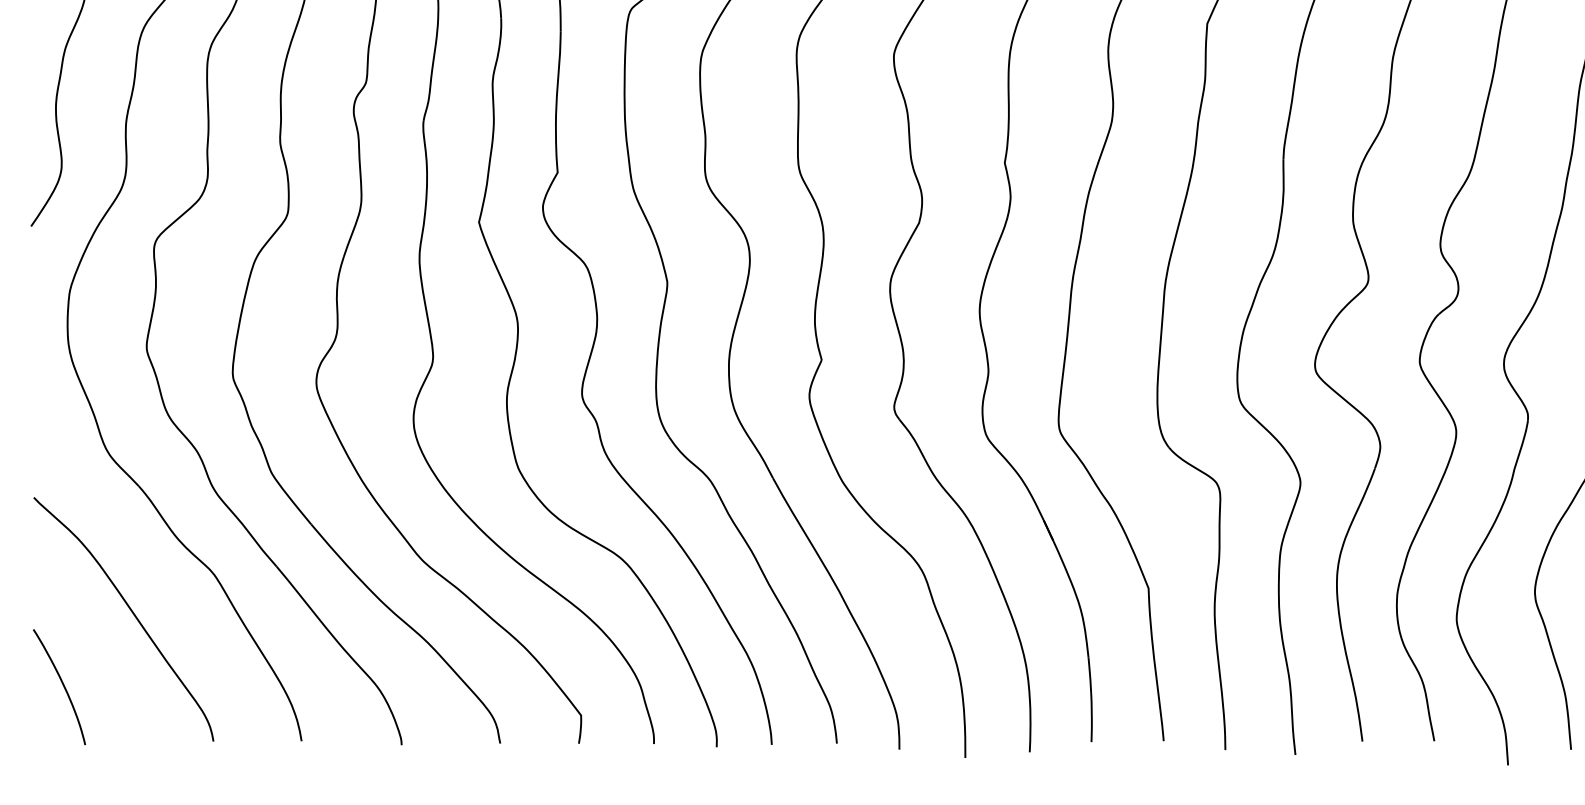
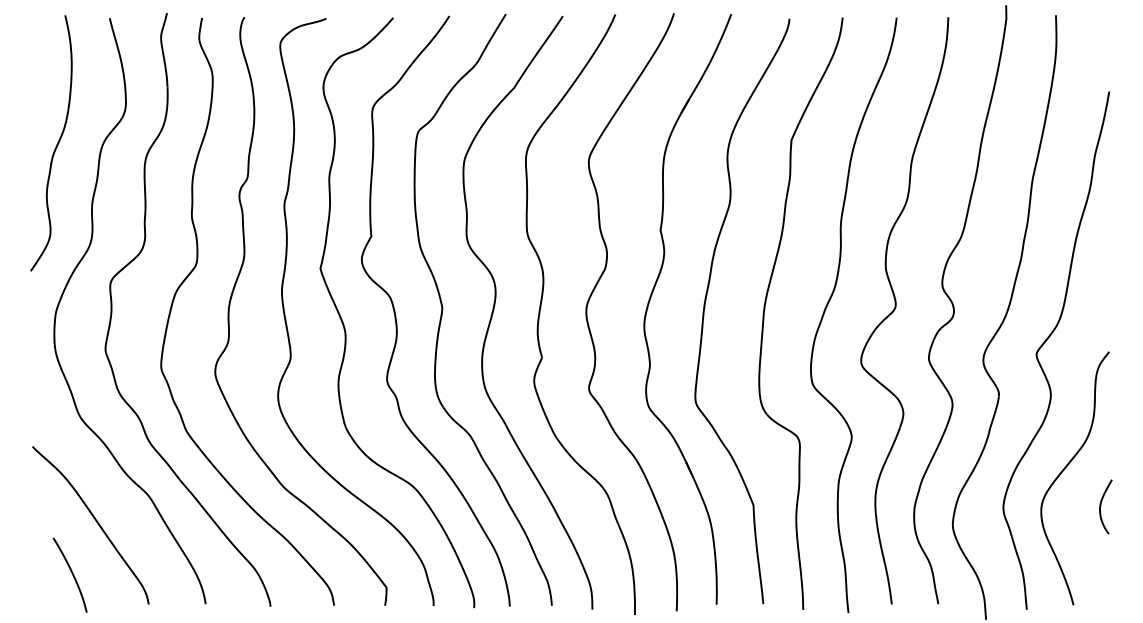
curve: (61, 684) -> (71, 573), moved

